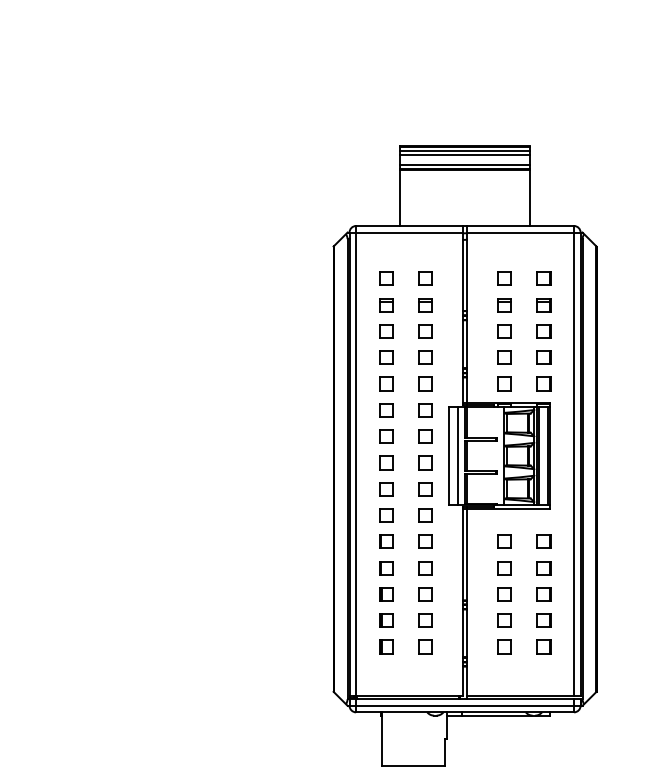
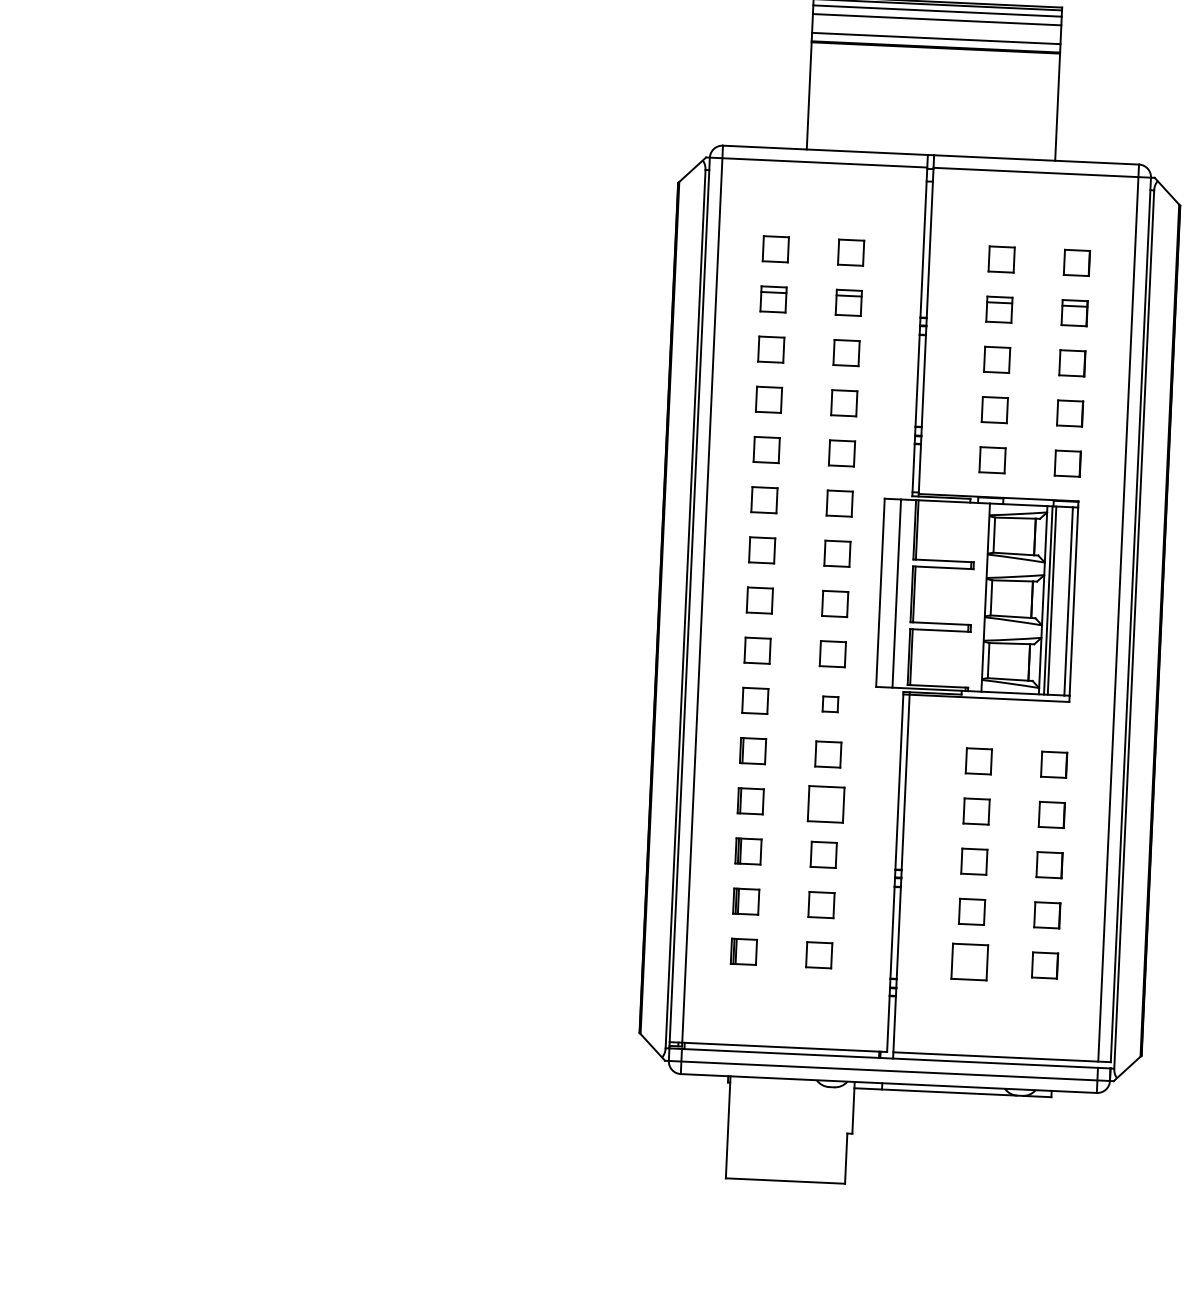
part: (425, 515) -> (830, 704), size x0.6
part: (425, 568) -> (825, 805), size x1.4
part: (504, 646) -> (969, 961), size x1.4

